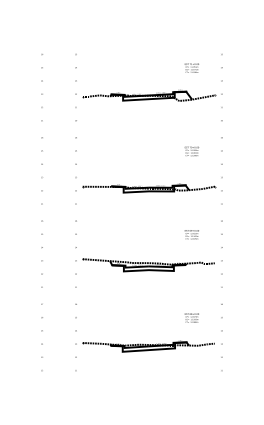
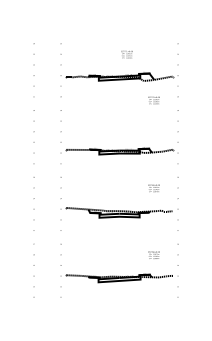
text: (191, 67) -> (126, 54), moved
text: (191, 151) -> (153, 100), moved

